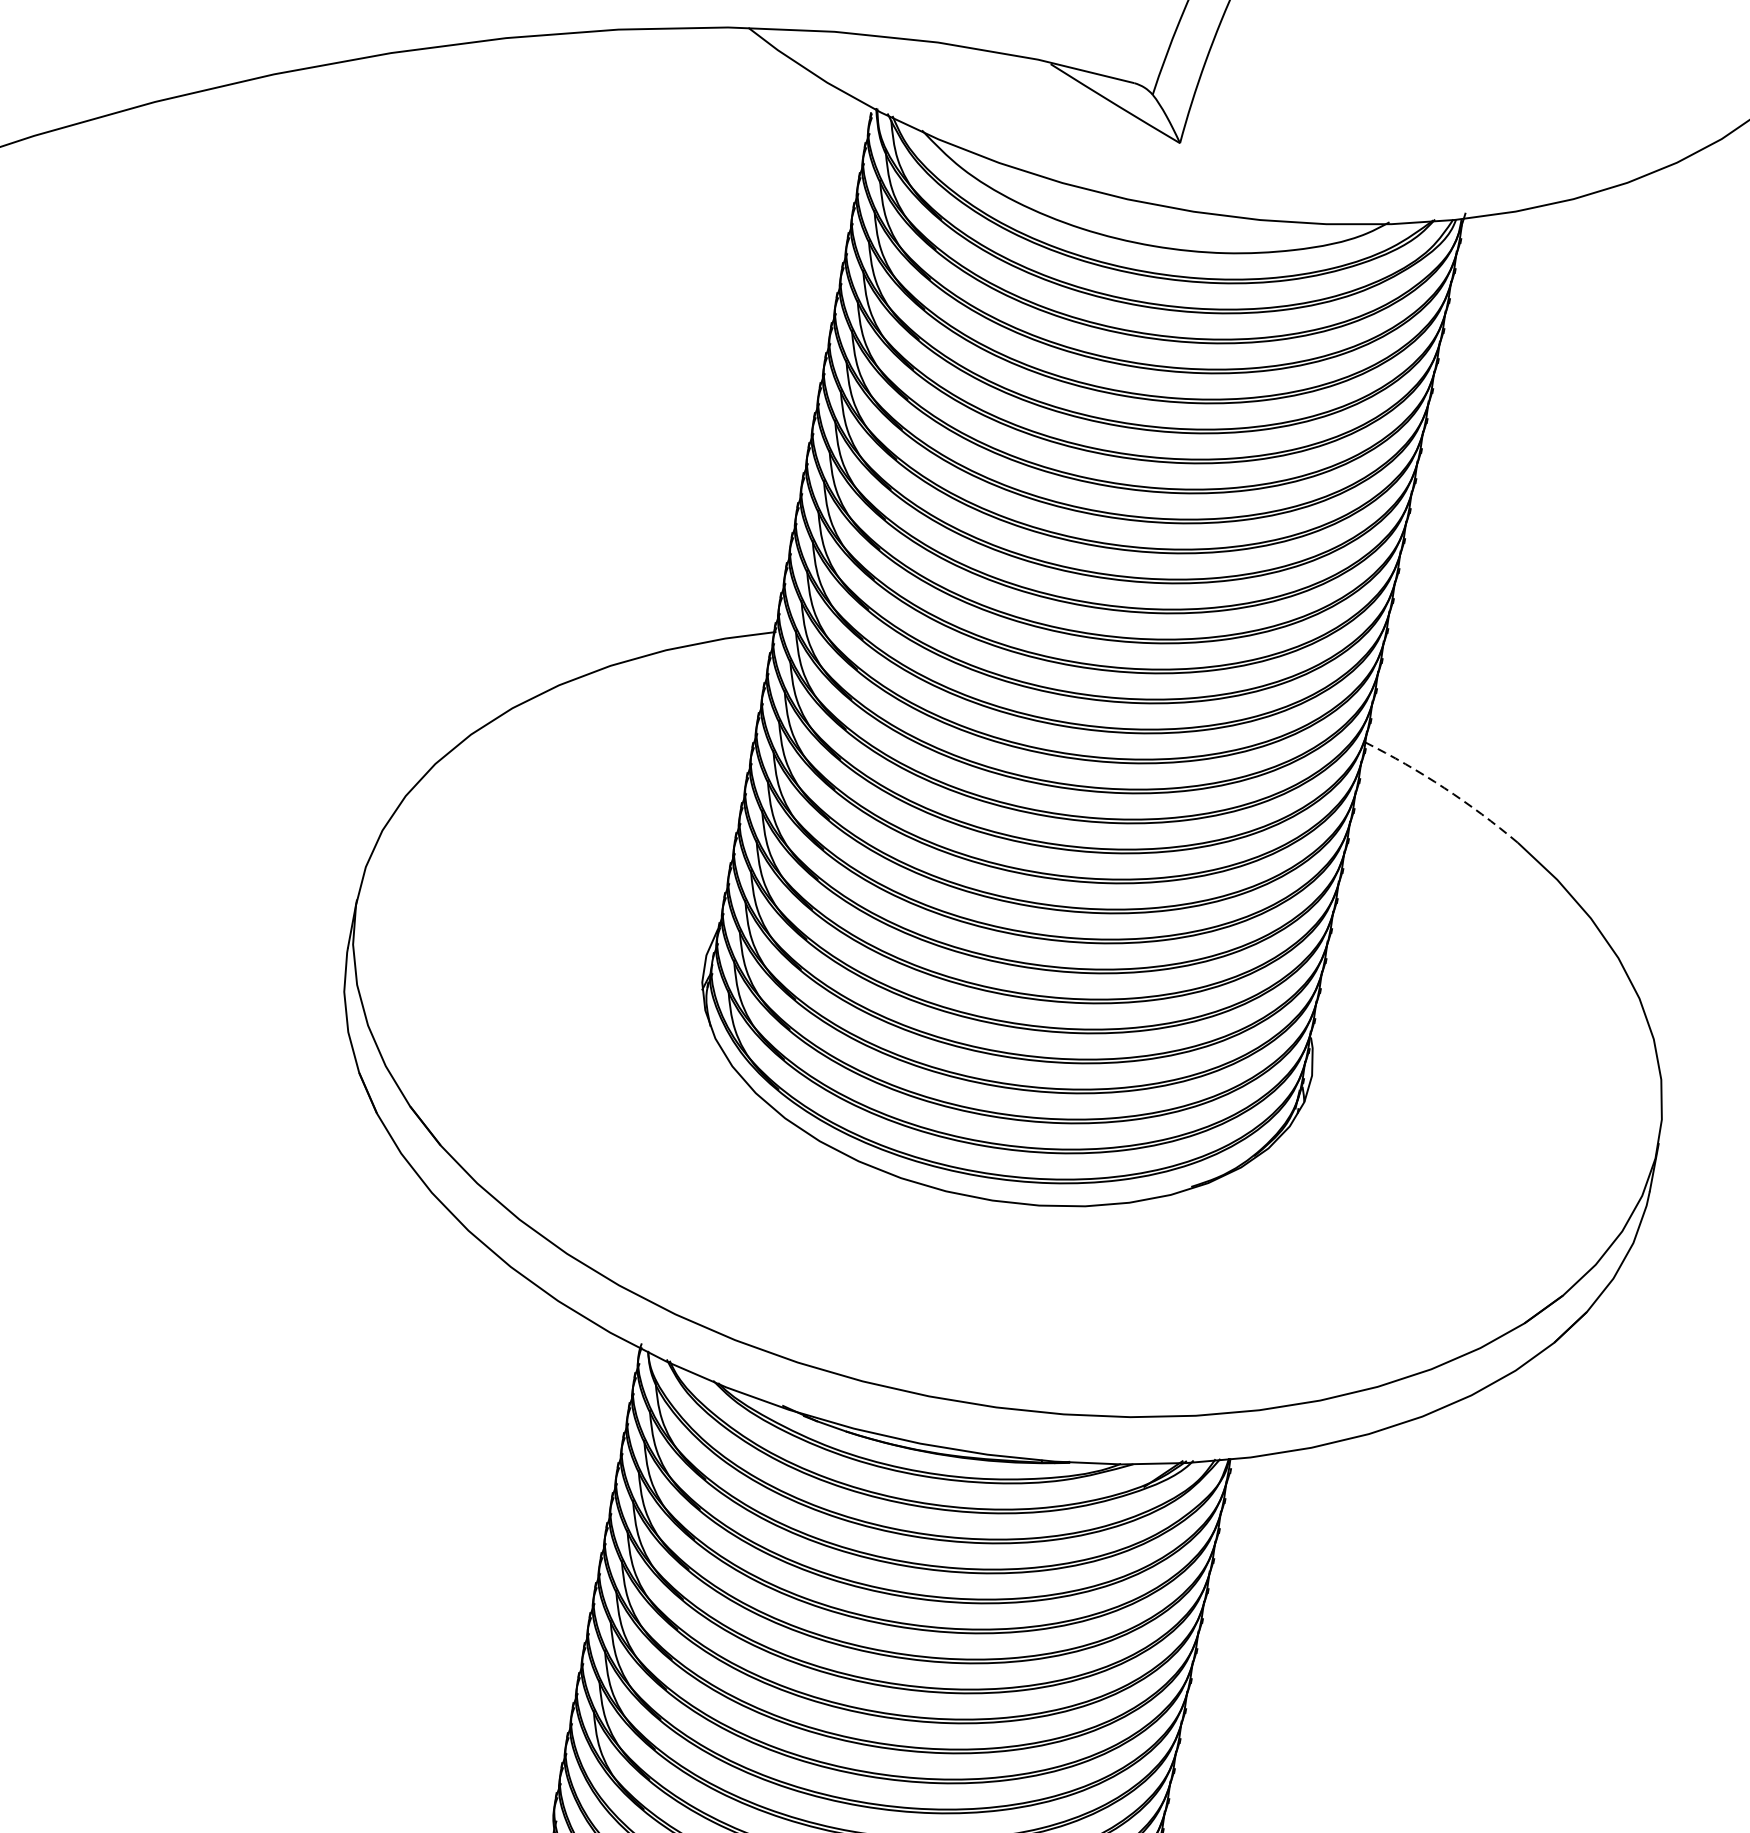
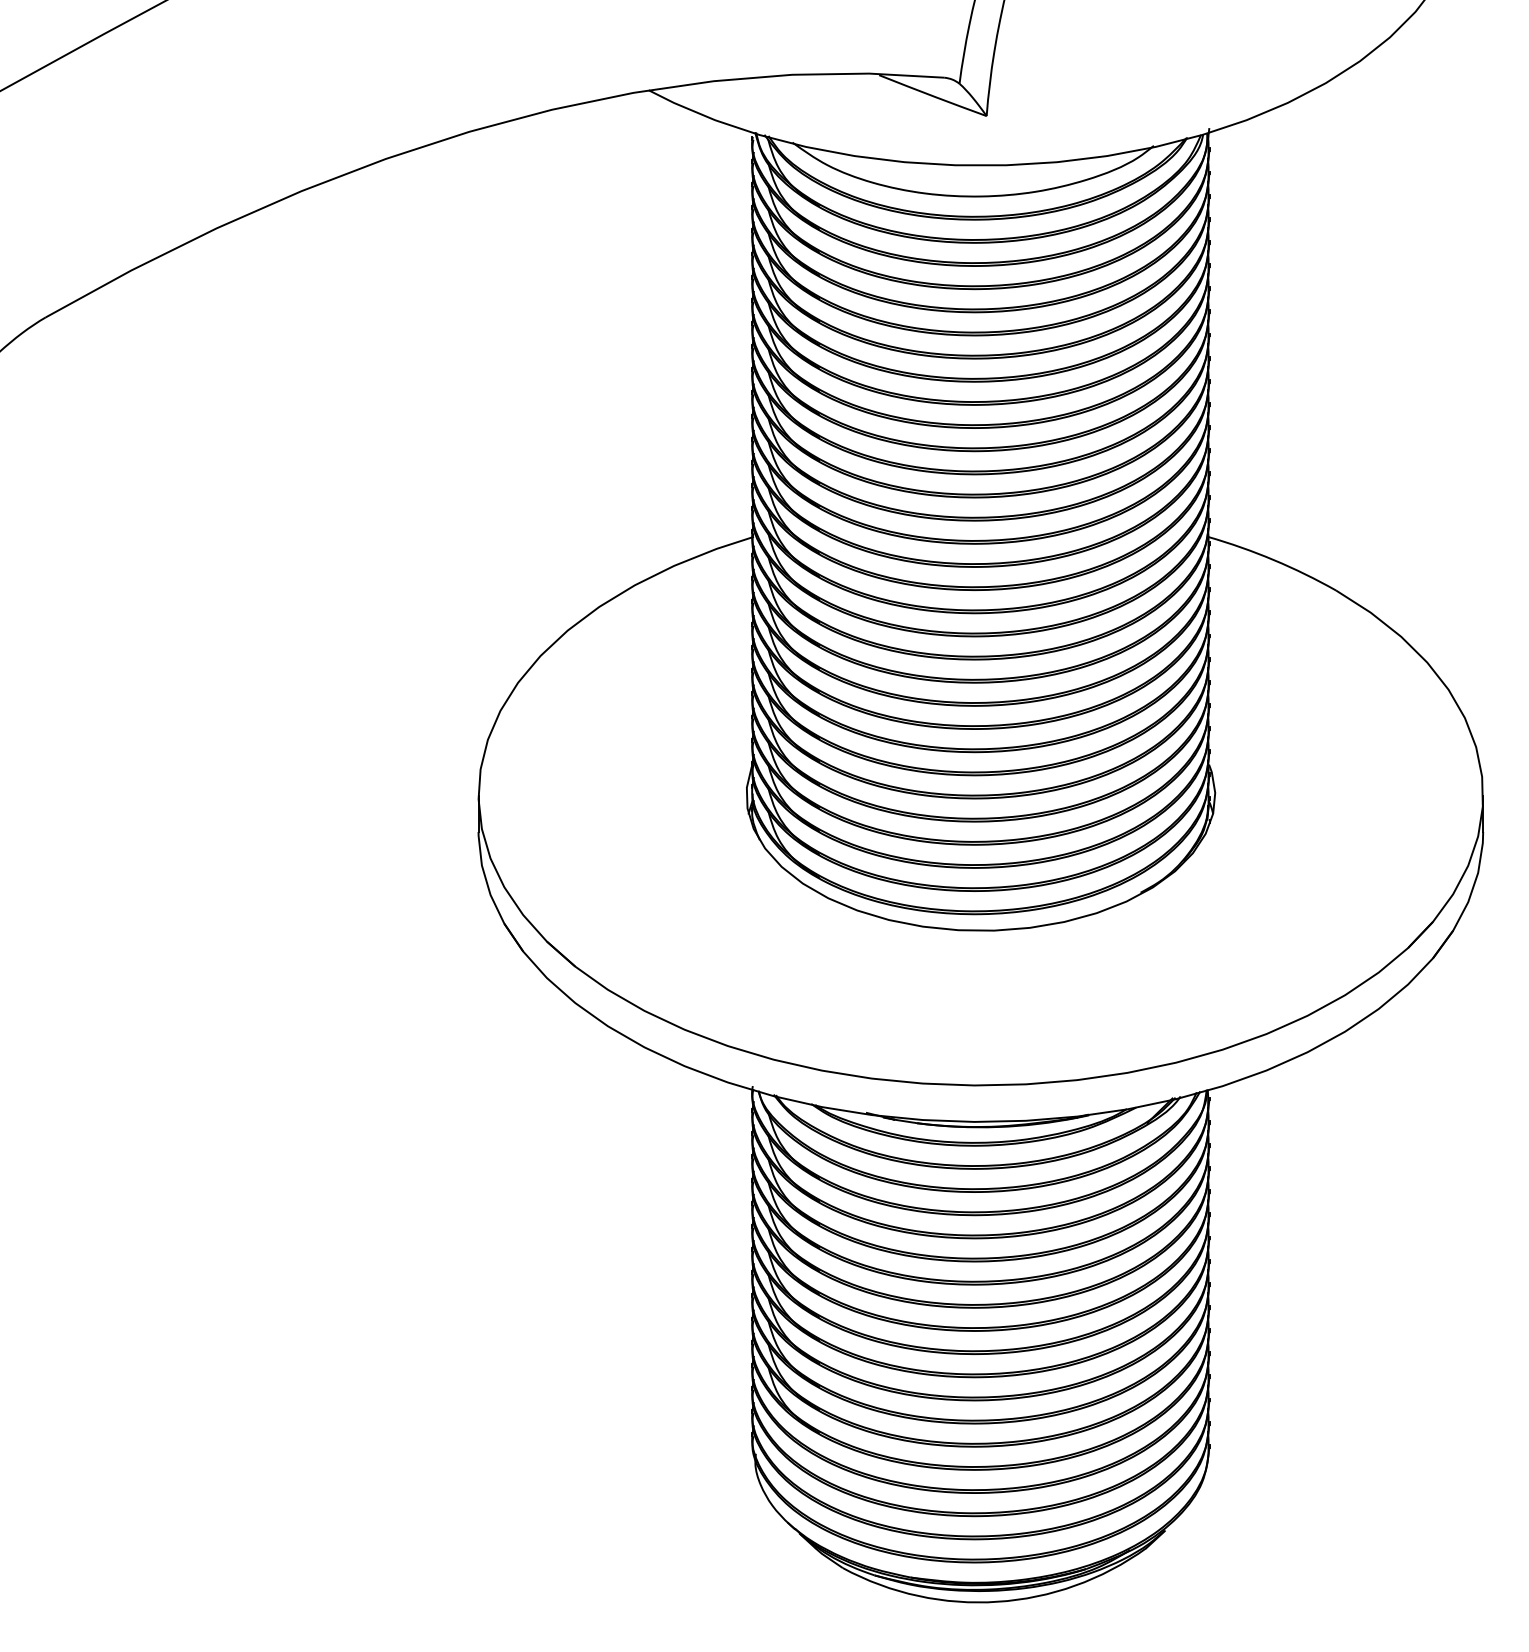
arc: (1443, 788) -> (1273, 560), dashed -> solid

